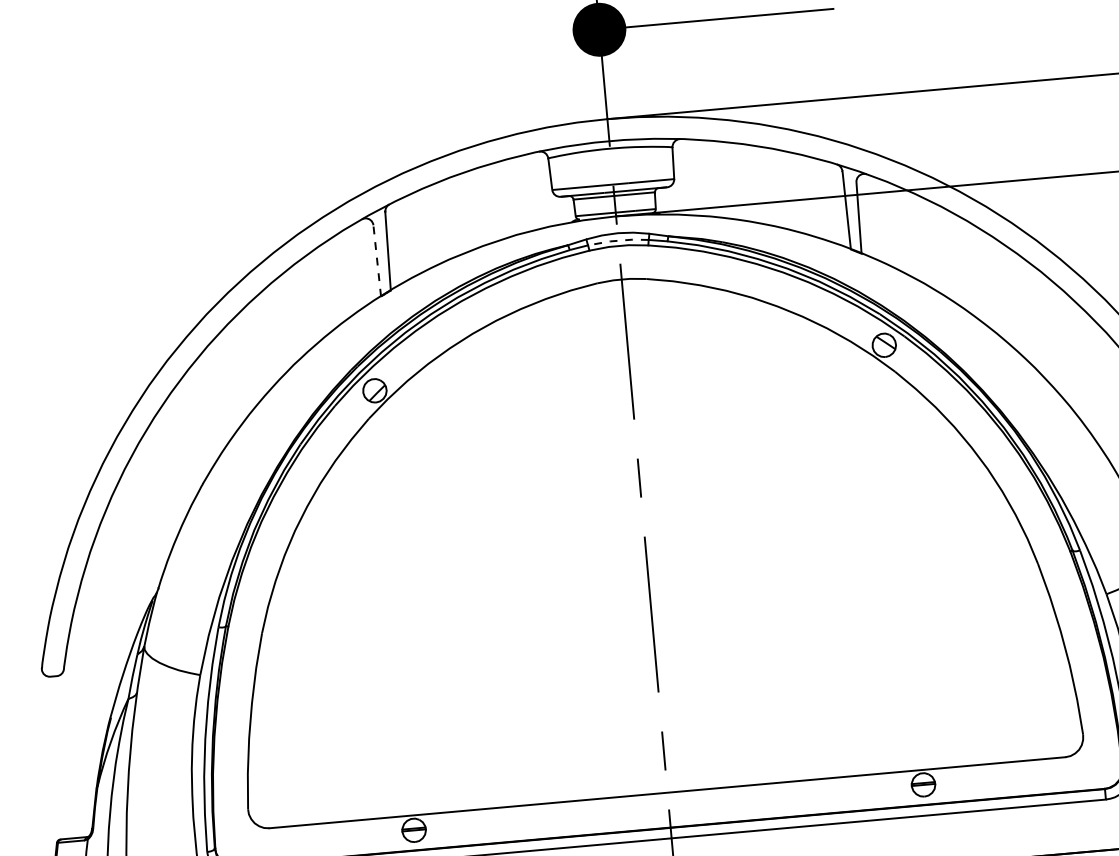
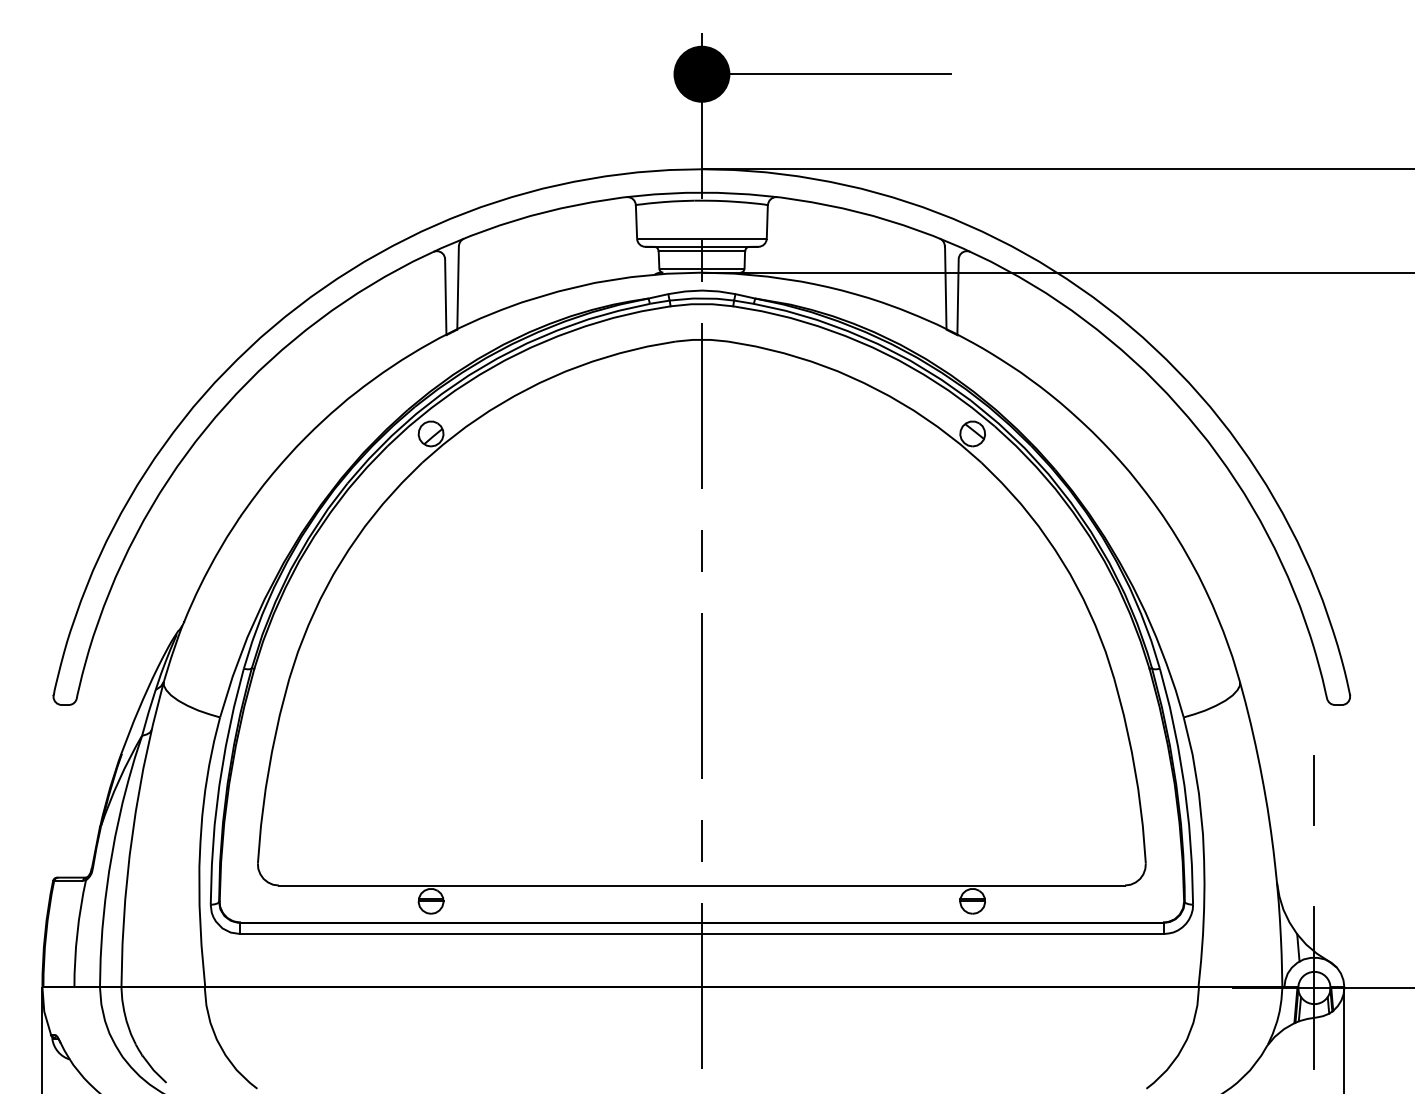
line: (618, 240) -> (702, 298), dashed -> solid
line: (377, 261) -> (445, 297), dashed -> solid

